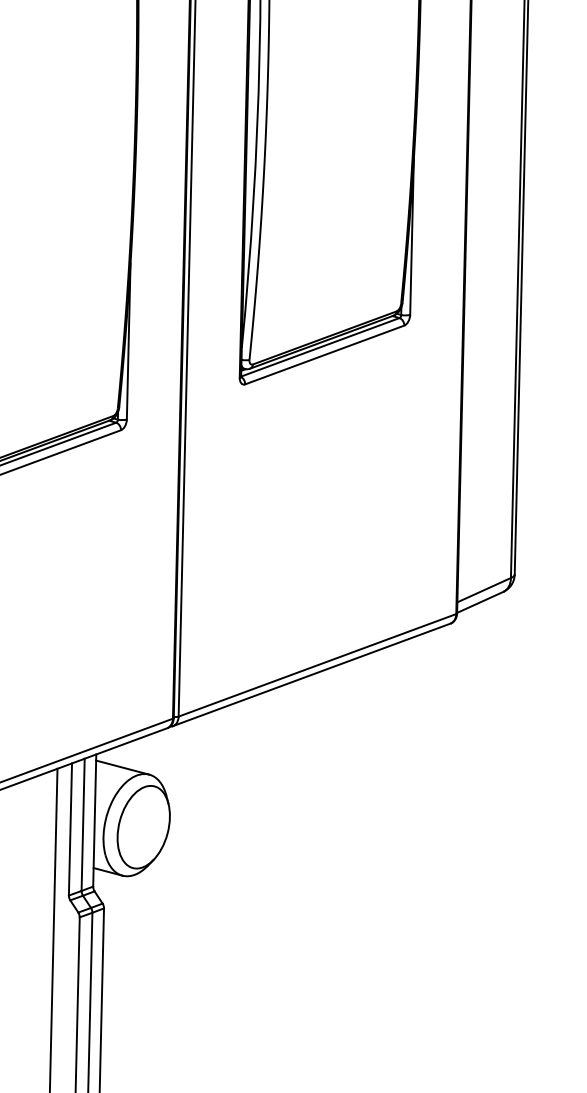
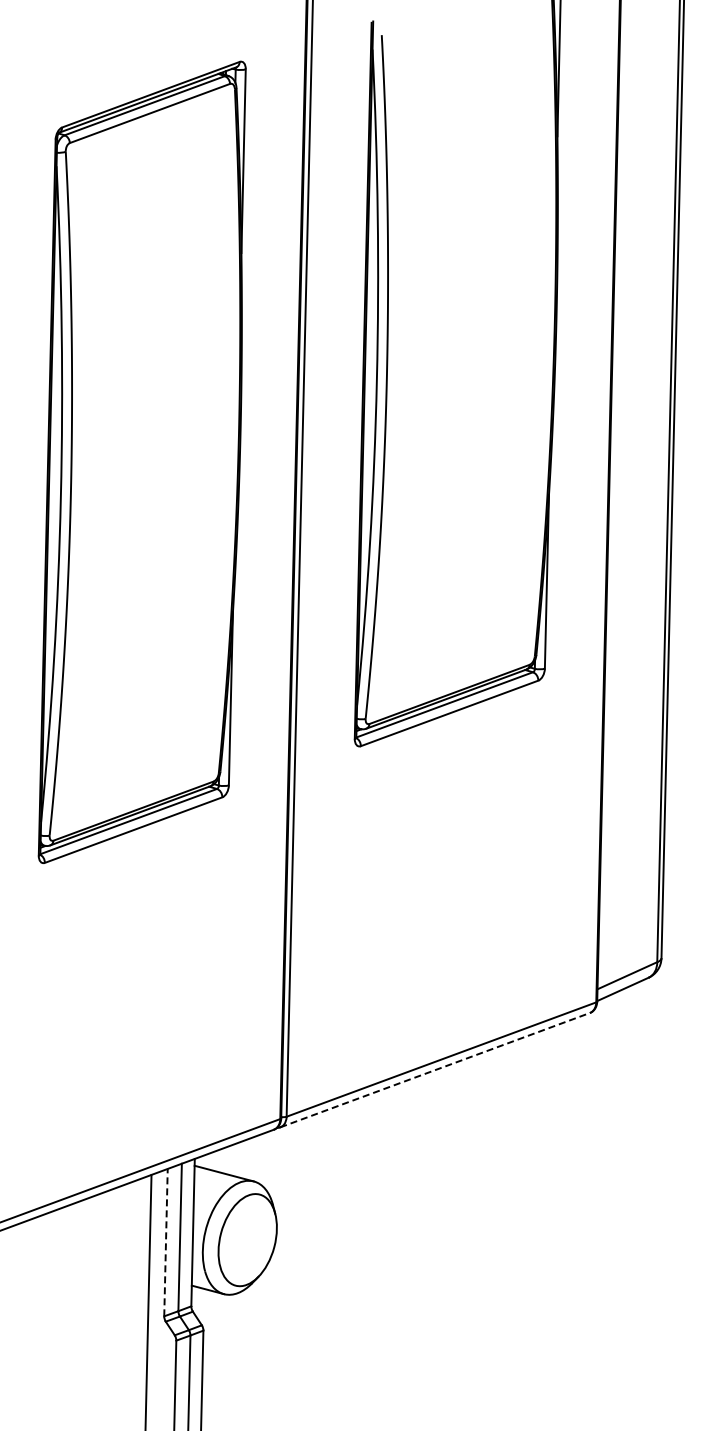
line: (312, 675) -> (435, 1070), solid -> dashed
line: (70, 829) -> (165, 1242), solid -> dashed

